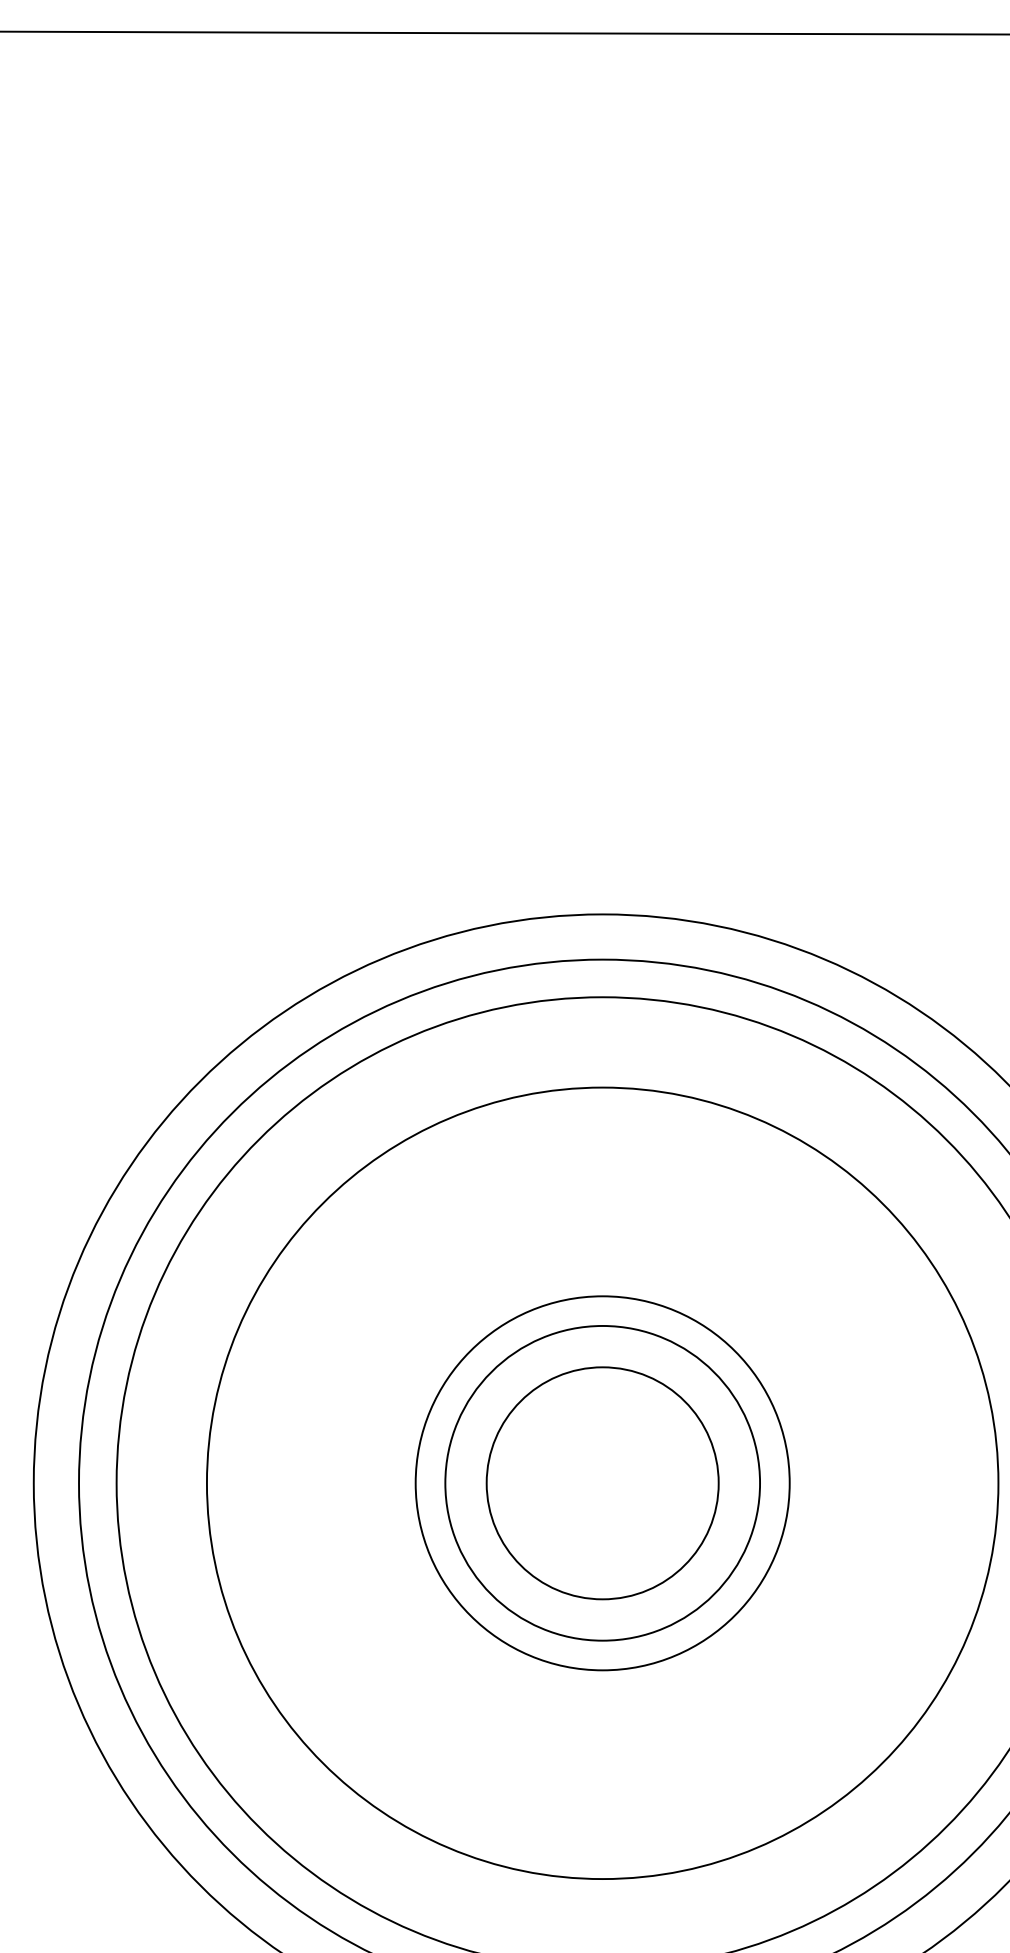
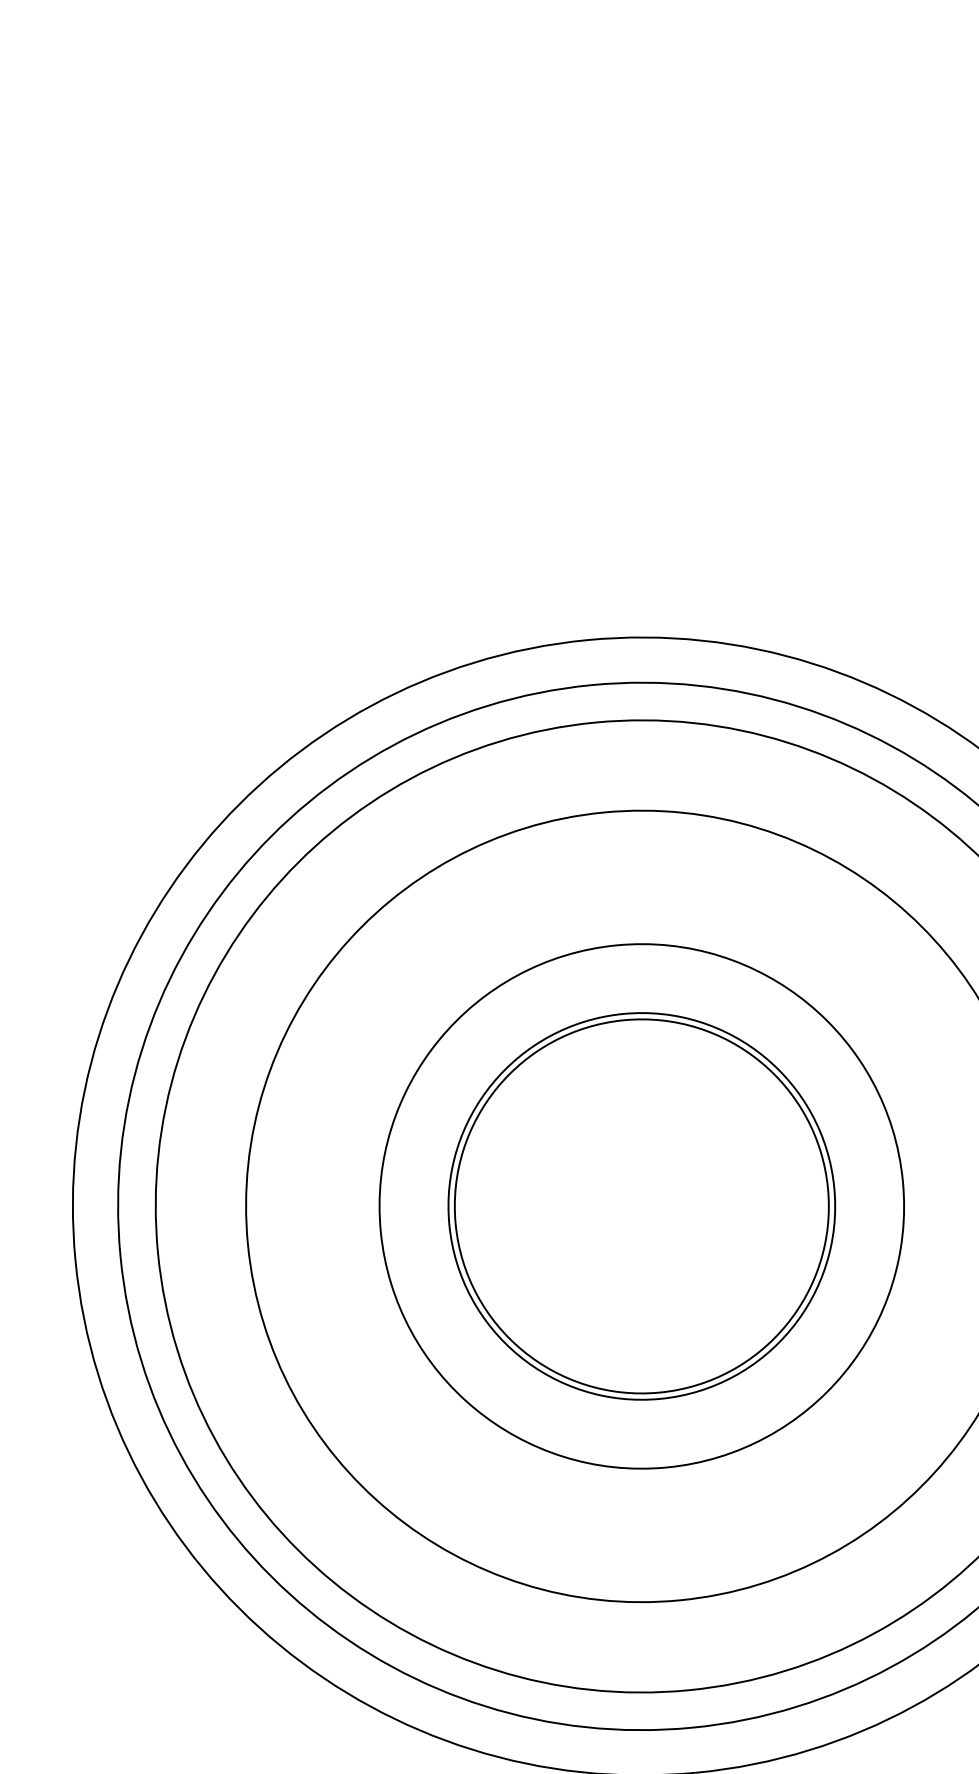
circle: (602, 1482) -> (641, 1205), size x1.67
circle: (602, 1483) -> (641, 1206), size x1.67

